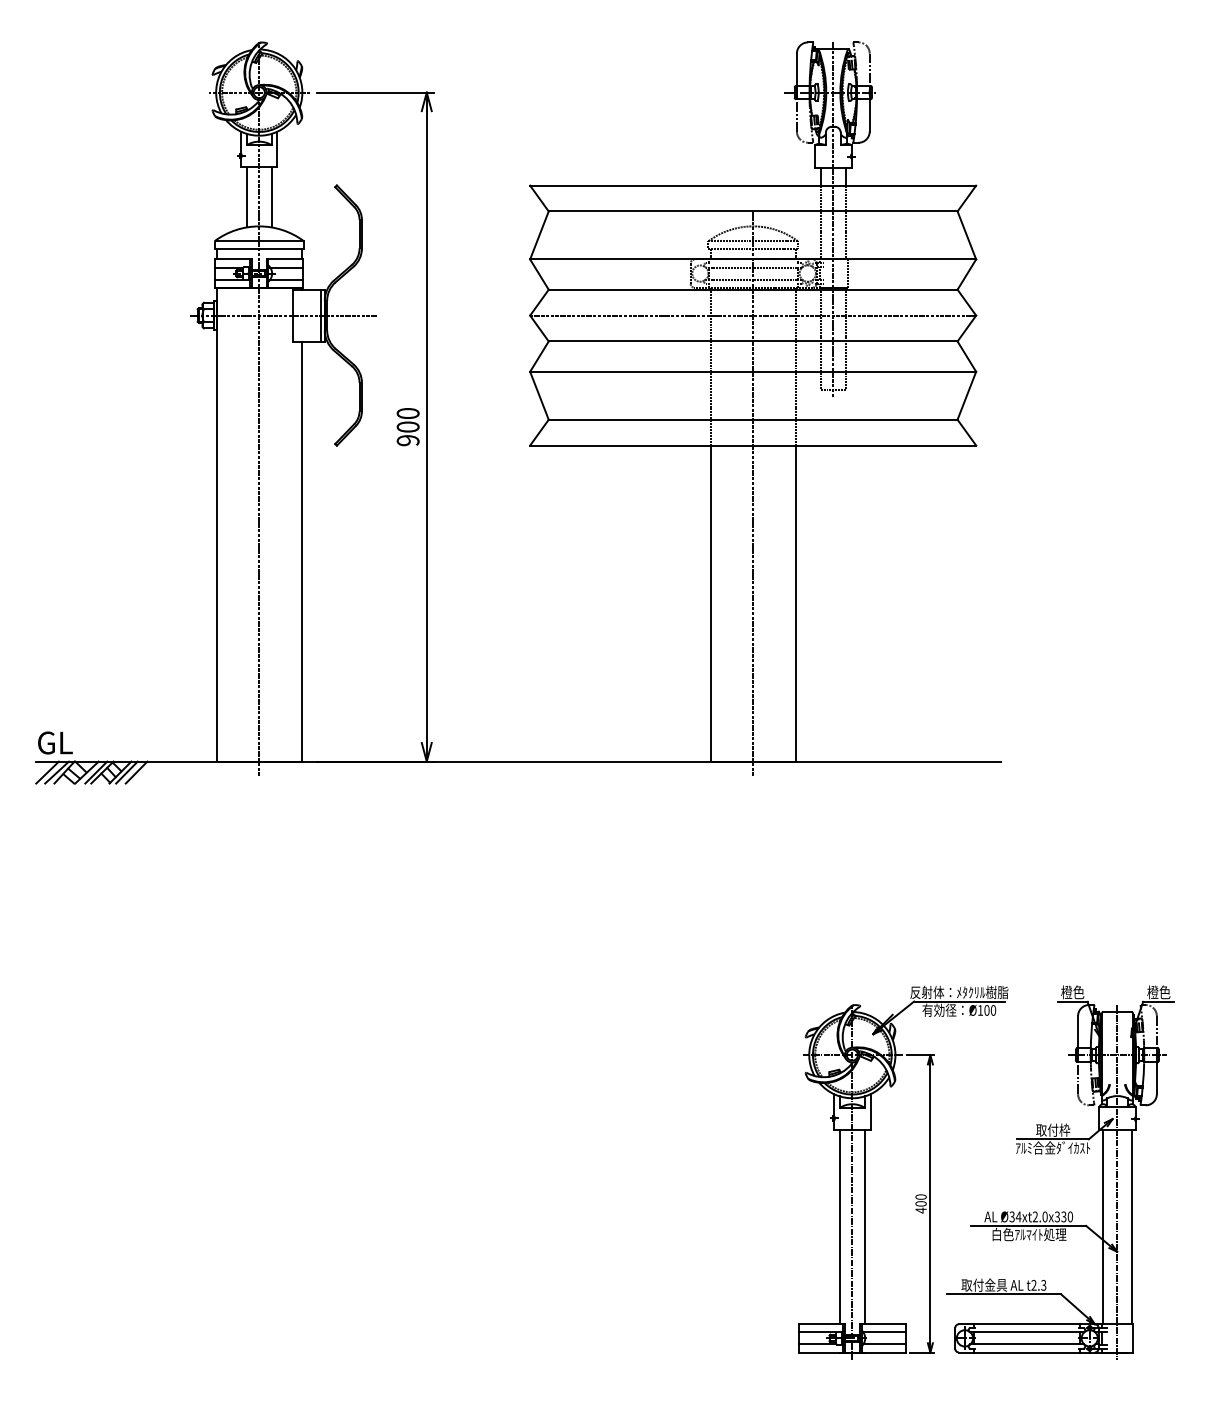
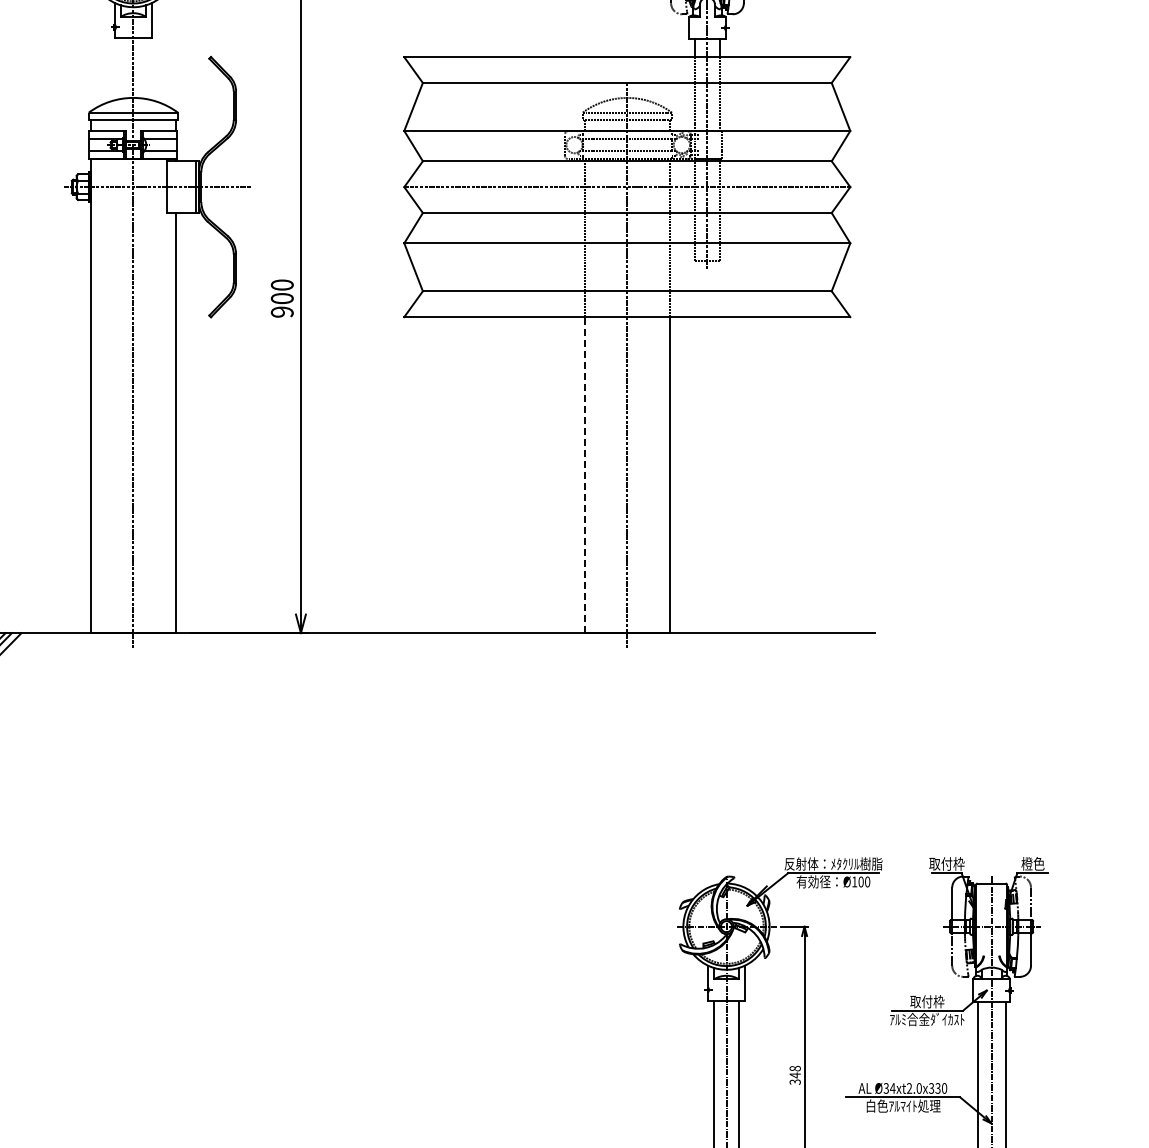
line: (246, 197) -> (120, 69), removed
line: (271, 197) -> (145, 69), removed
line: (710, 603) -> (584, 475), solid -> dashed
text: (1072, 992) -> (946, 864), 橙色 -> 取付枠
text: (920, 1203) -> (794, 1075), 400 -> 348

